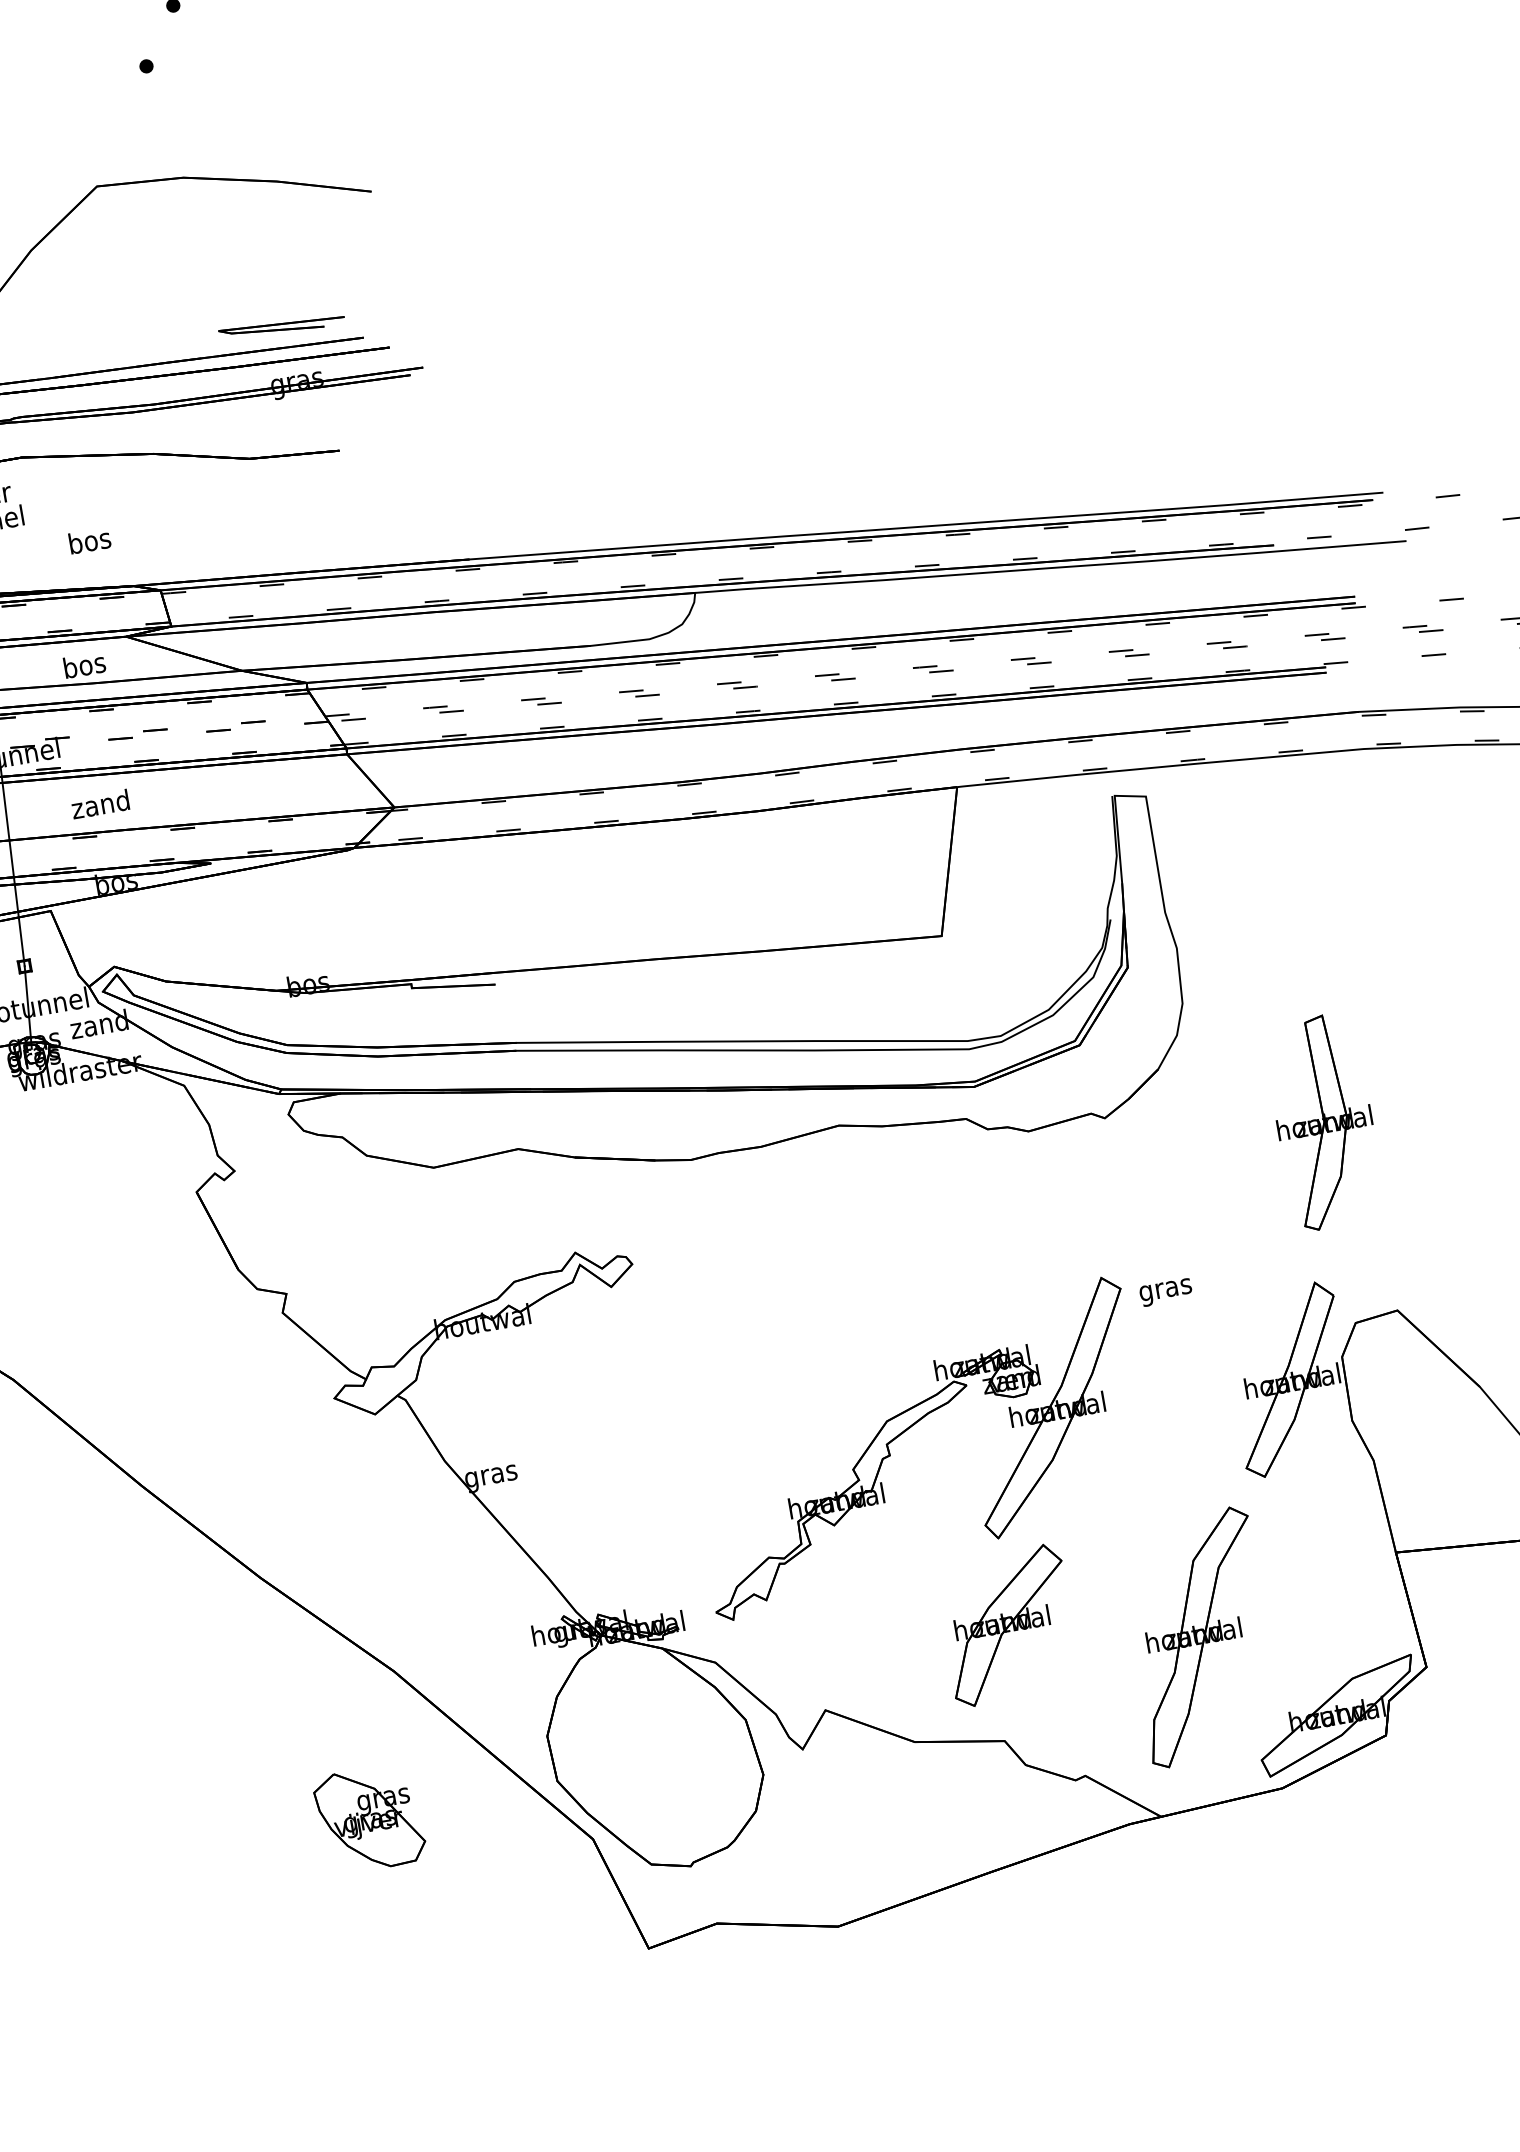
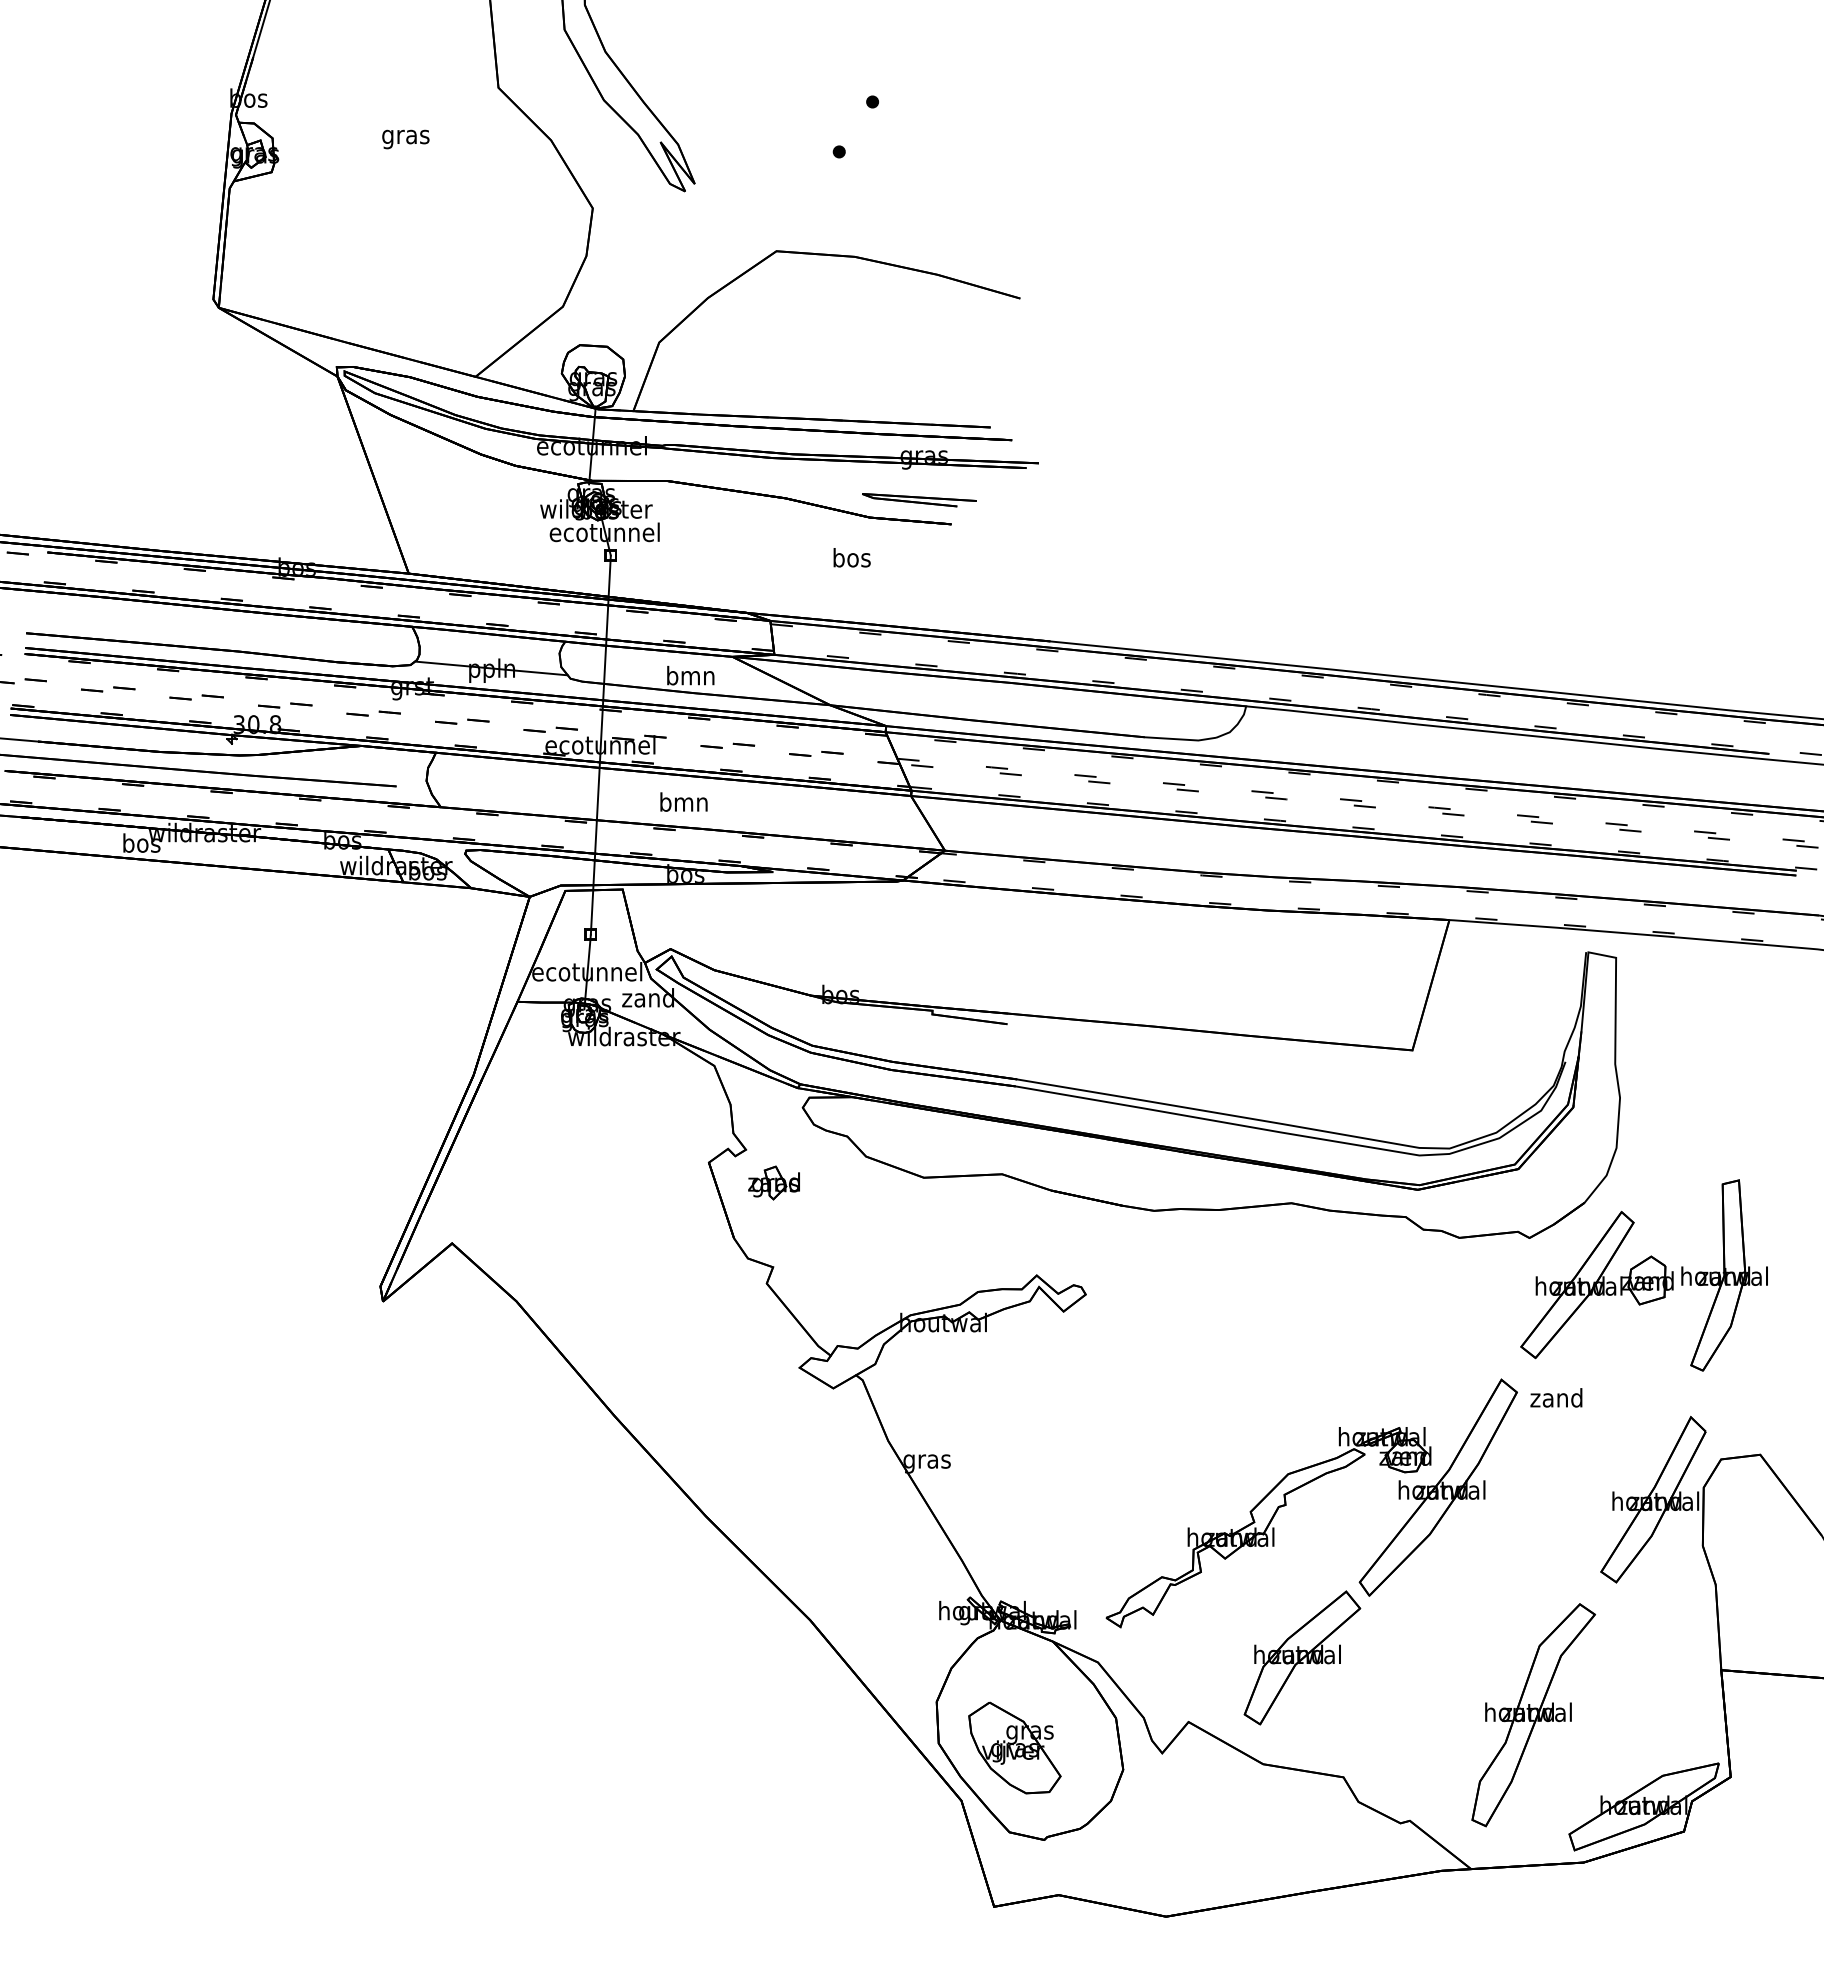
part: (282, 327) -> (919, 500), moved
text: (89, 540) -> (851, 557), moved
text: (83, 664) -> (690, 675), bos -> bmn
text: (100, 803) -> (683, 801), zand -> bmn
part: (1186, 1156) -> (1596, 1284), added
part: (270, 1201) -> (773, 1182), added
text: (1165, 1290) -> (1556, 1400), gras -> zand
part: (1008, 1625) -> (1302, 1657), moved
part: (369, 1818) -> (1014, 1747), moved

